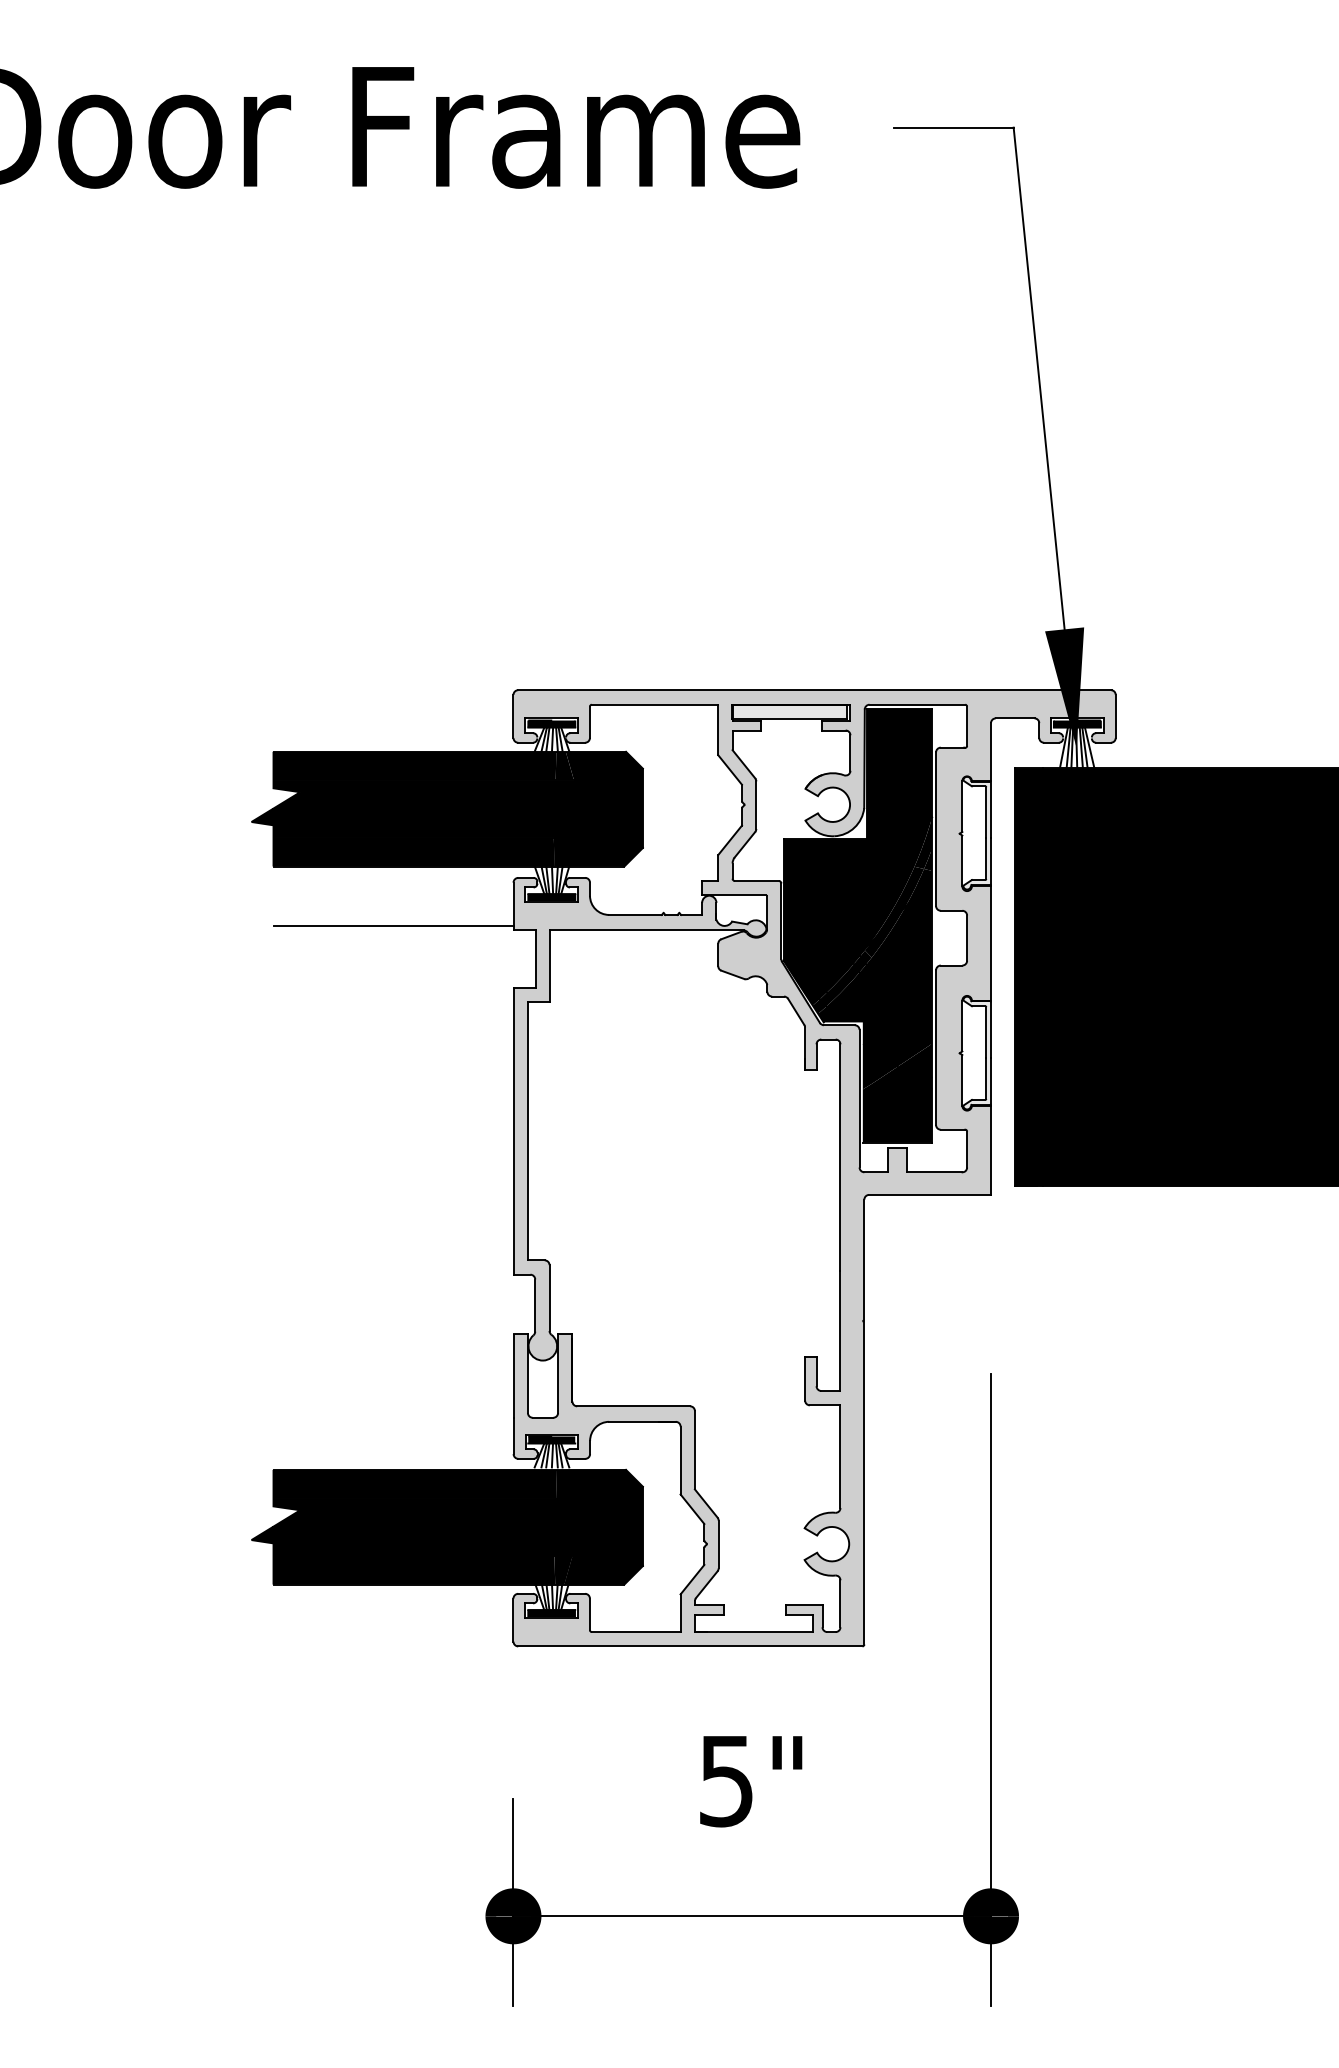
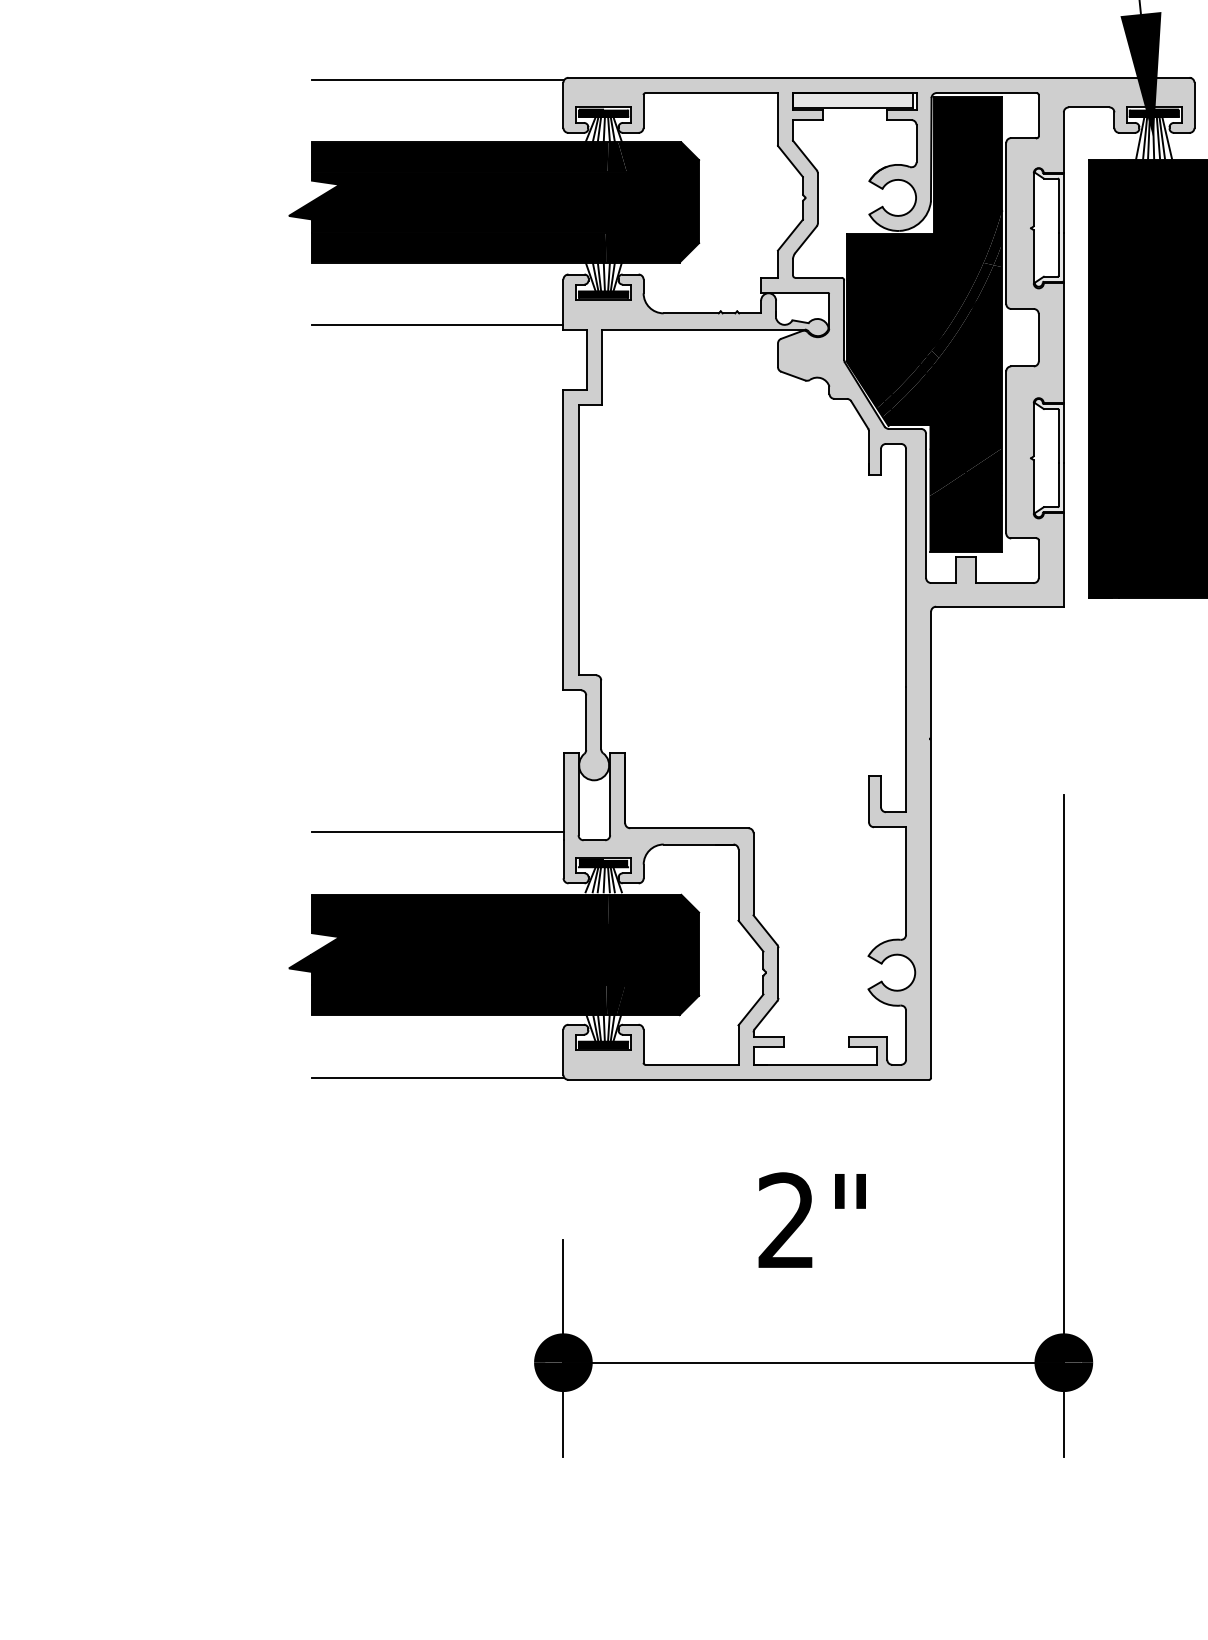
line: (393, 692) -> (437, 80), added
line: (393, 1410) -> (437, 832), added
line: (393, 1644) -> (437, 1077), added
text: (725, 1780) -> (785, 1220), 5" -> 2"

